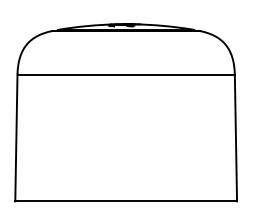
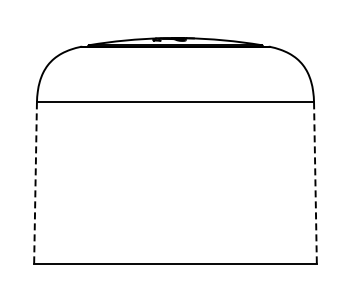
line: (16, 138) -> (35, 183), solid -> dashed
line: (235, 138) -> (315, 183), solid -> dashed

